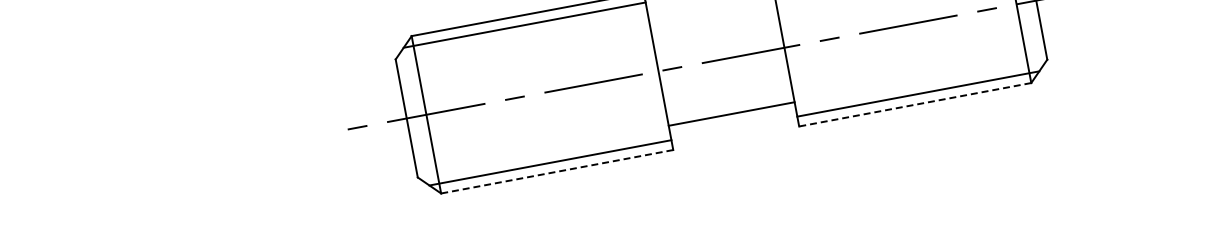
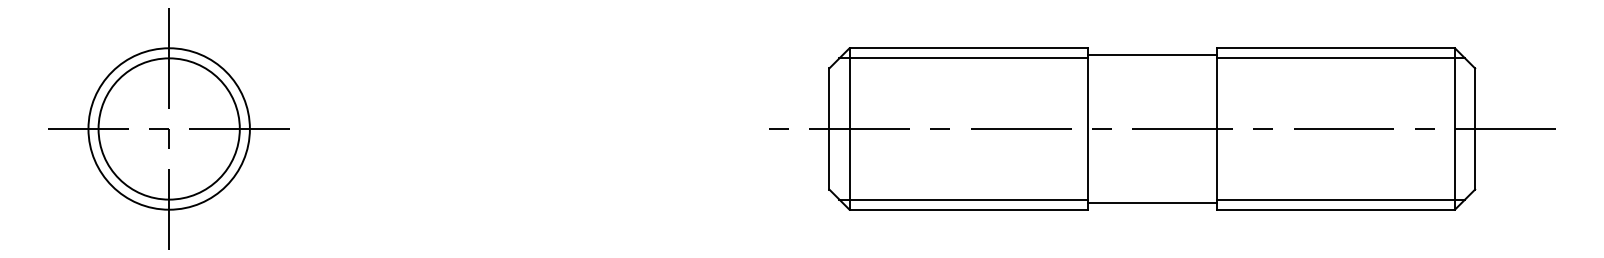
line: (914, 104) -> (1335, 209), dashed -> solid
line: (730, 113) -> (1151, 202), moved
line: (557, 171) -> (968, 209), dashed -> solid

